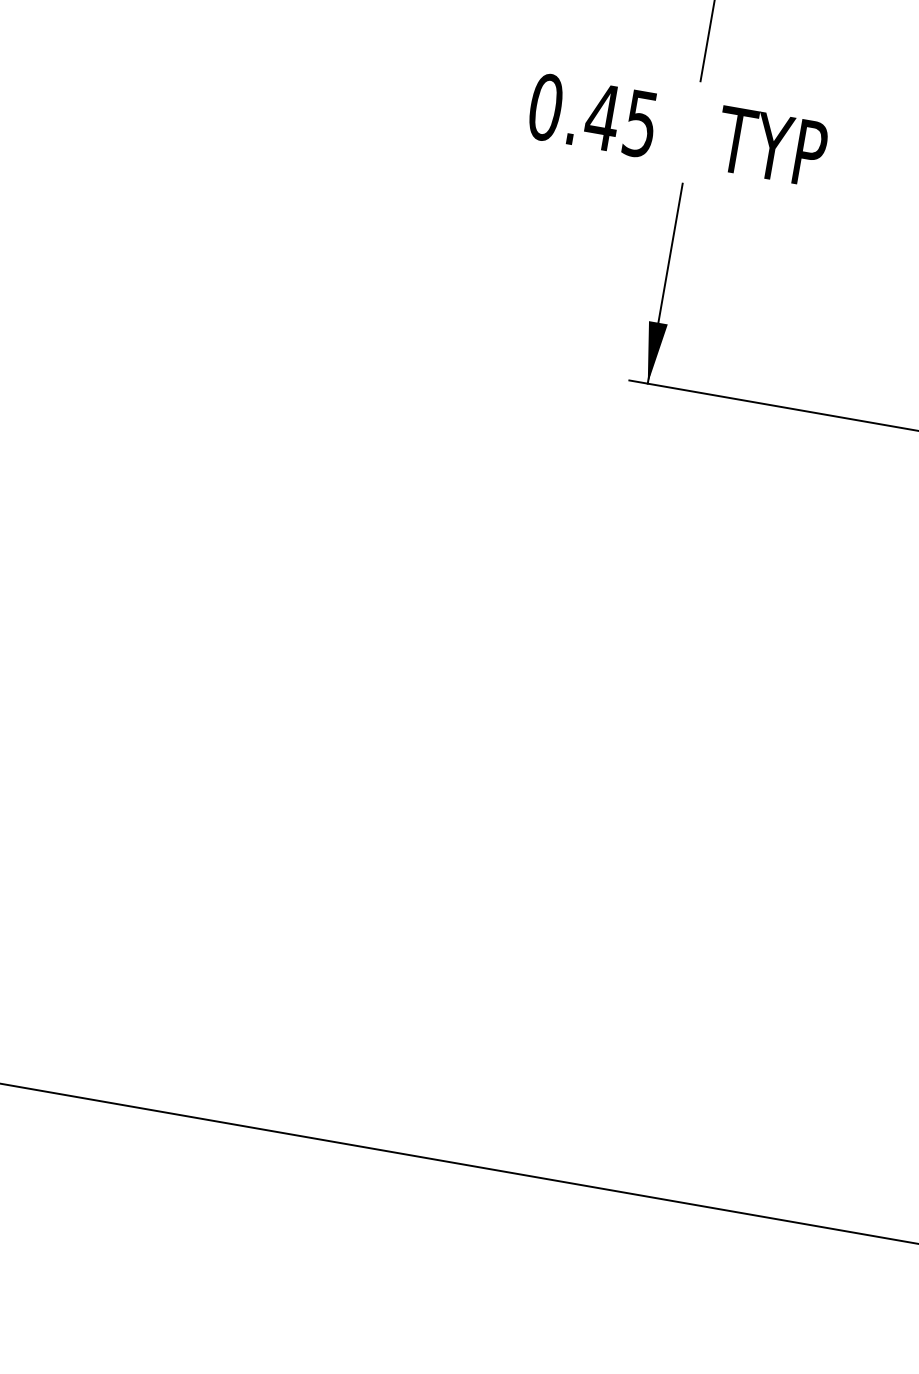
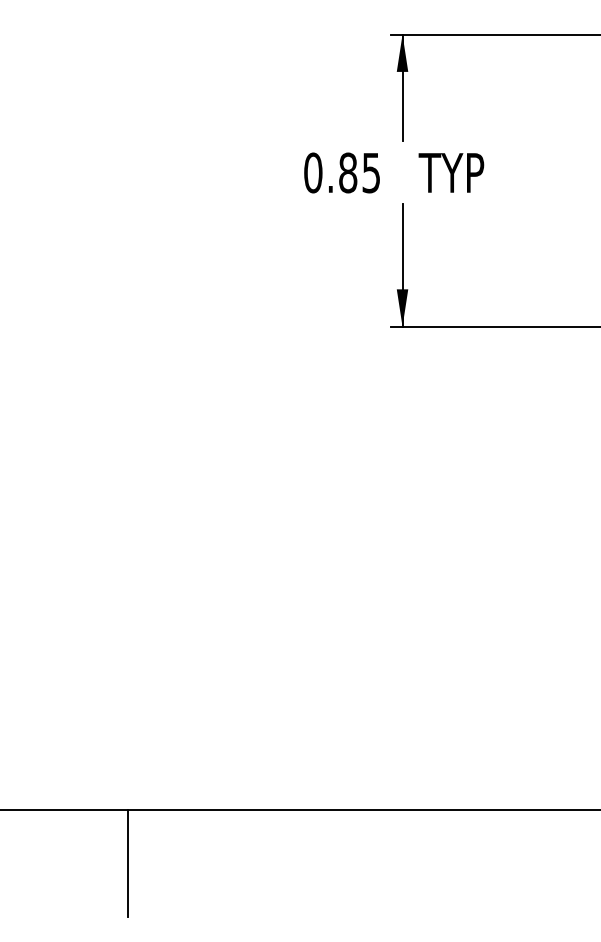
text: (601, 116) -> (347, 172), 0.45 -> 0.85
line: (47, 1182) -> (128, 863), added

